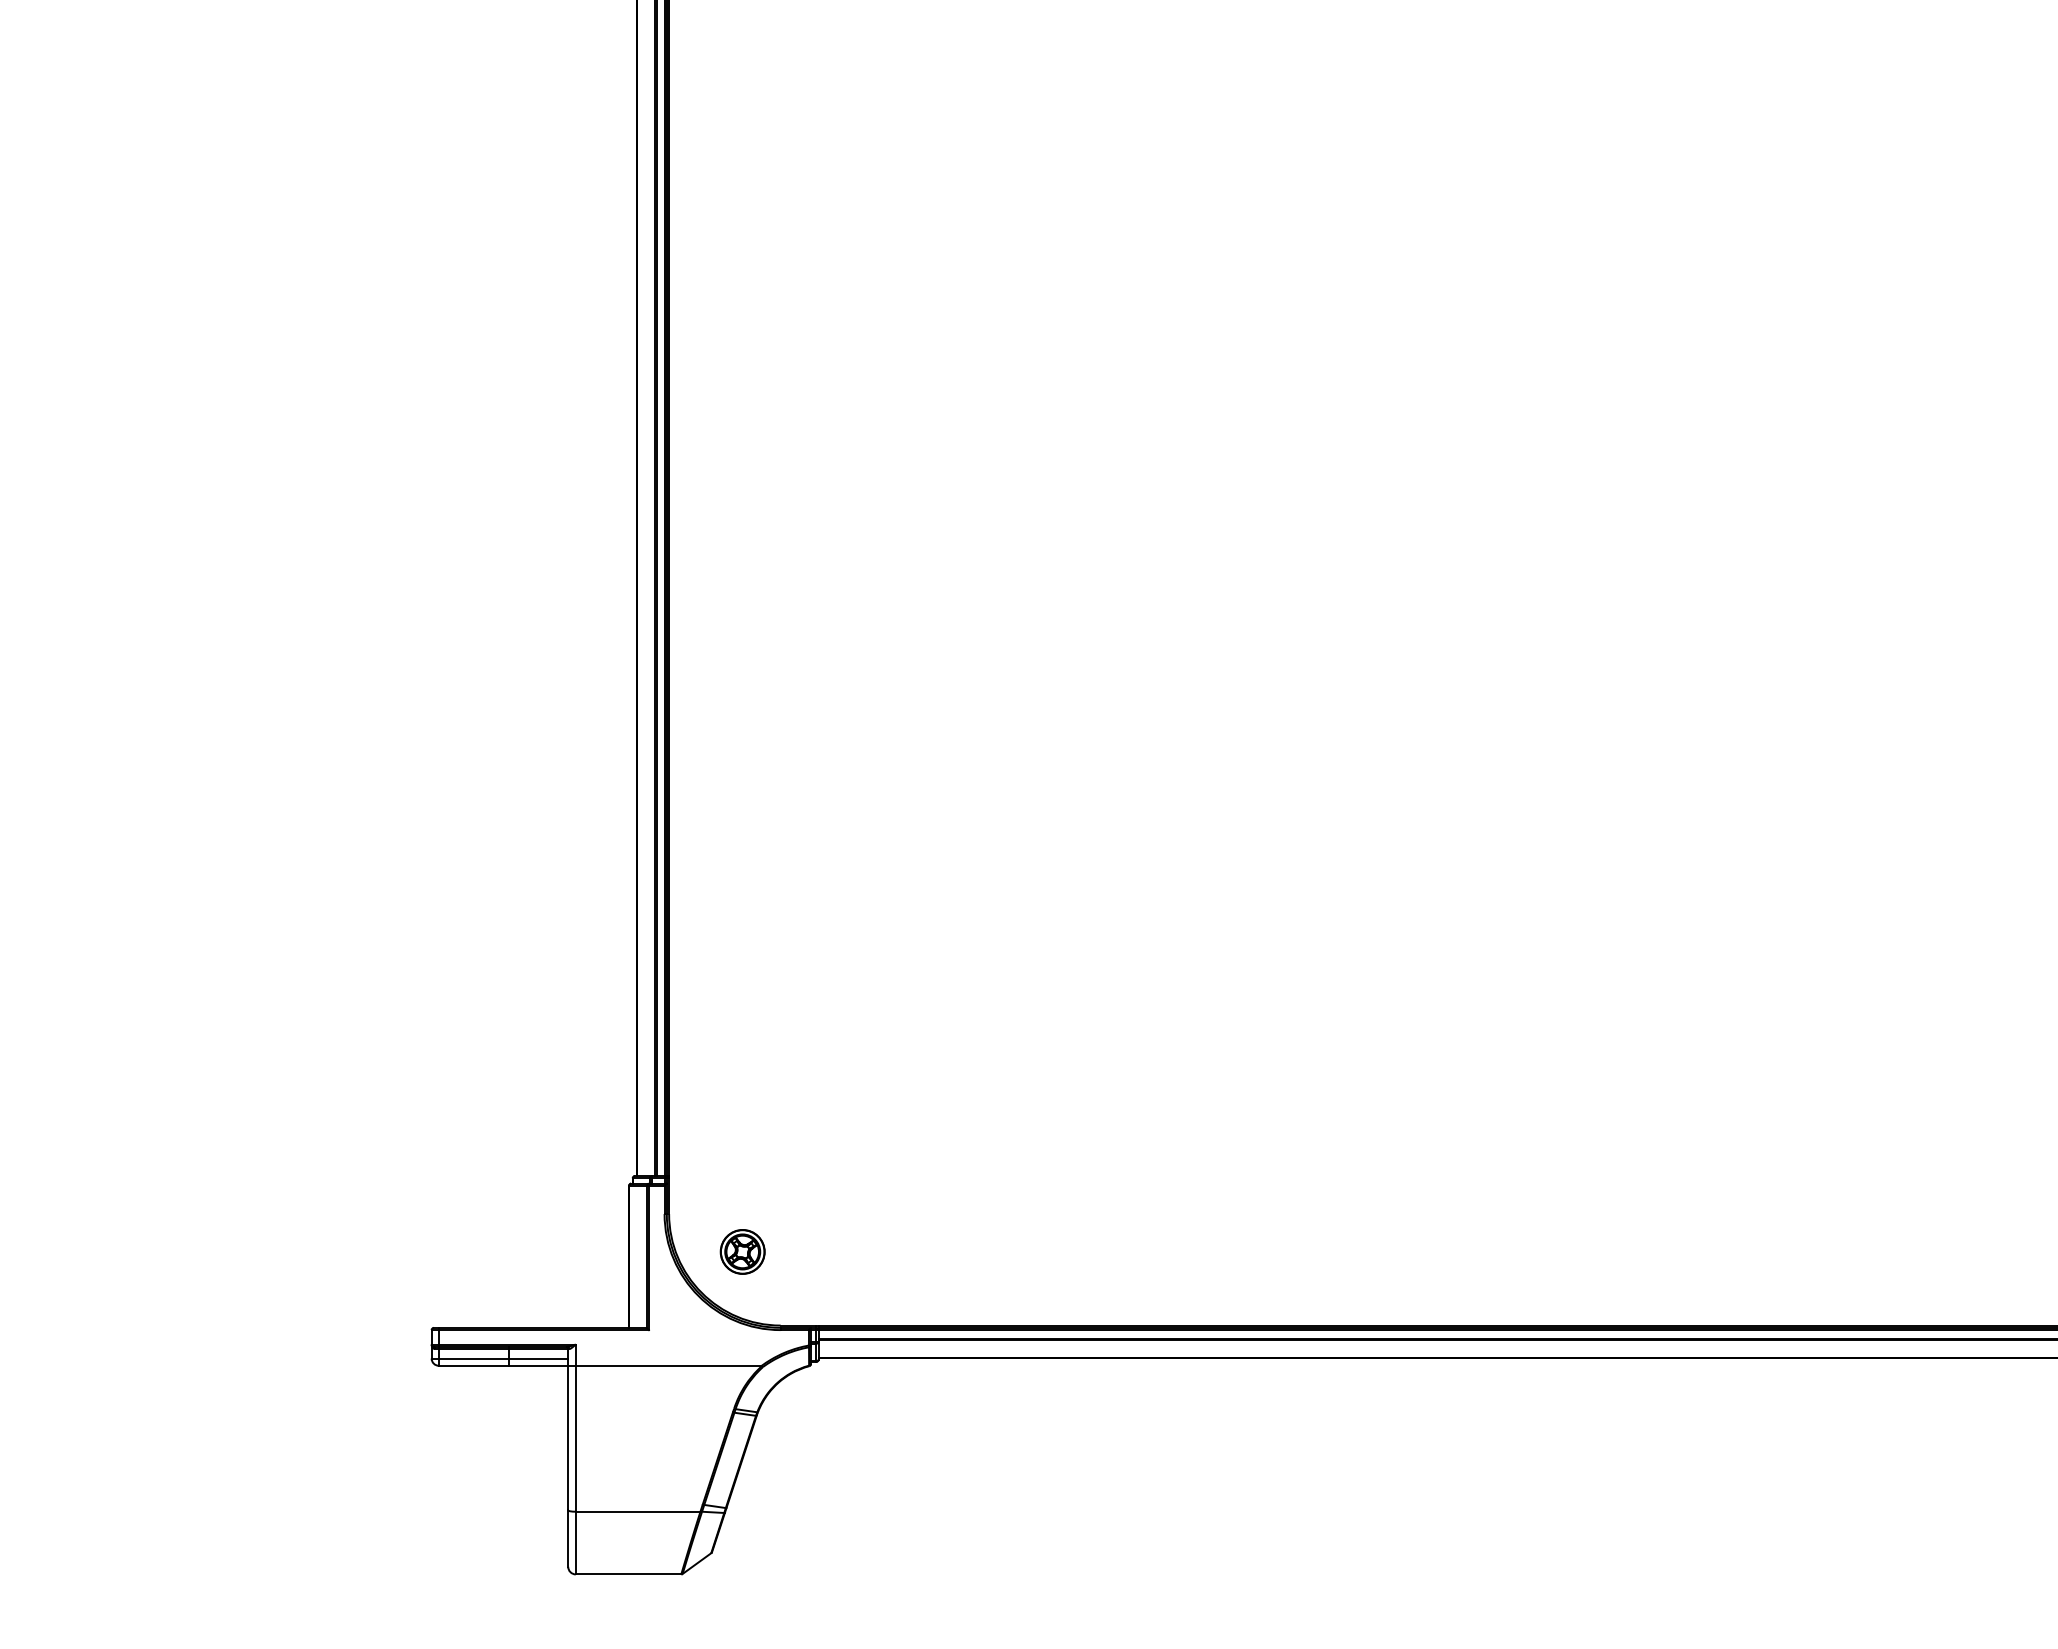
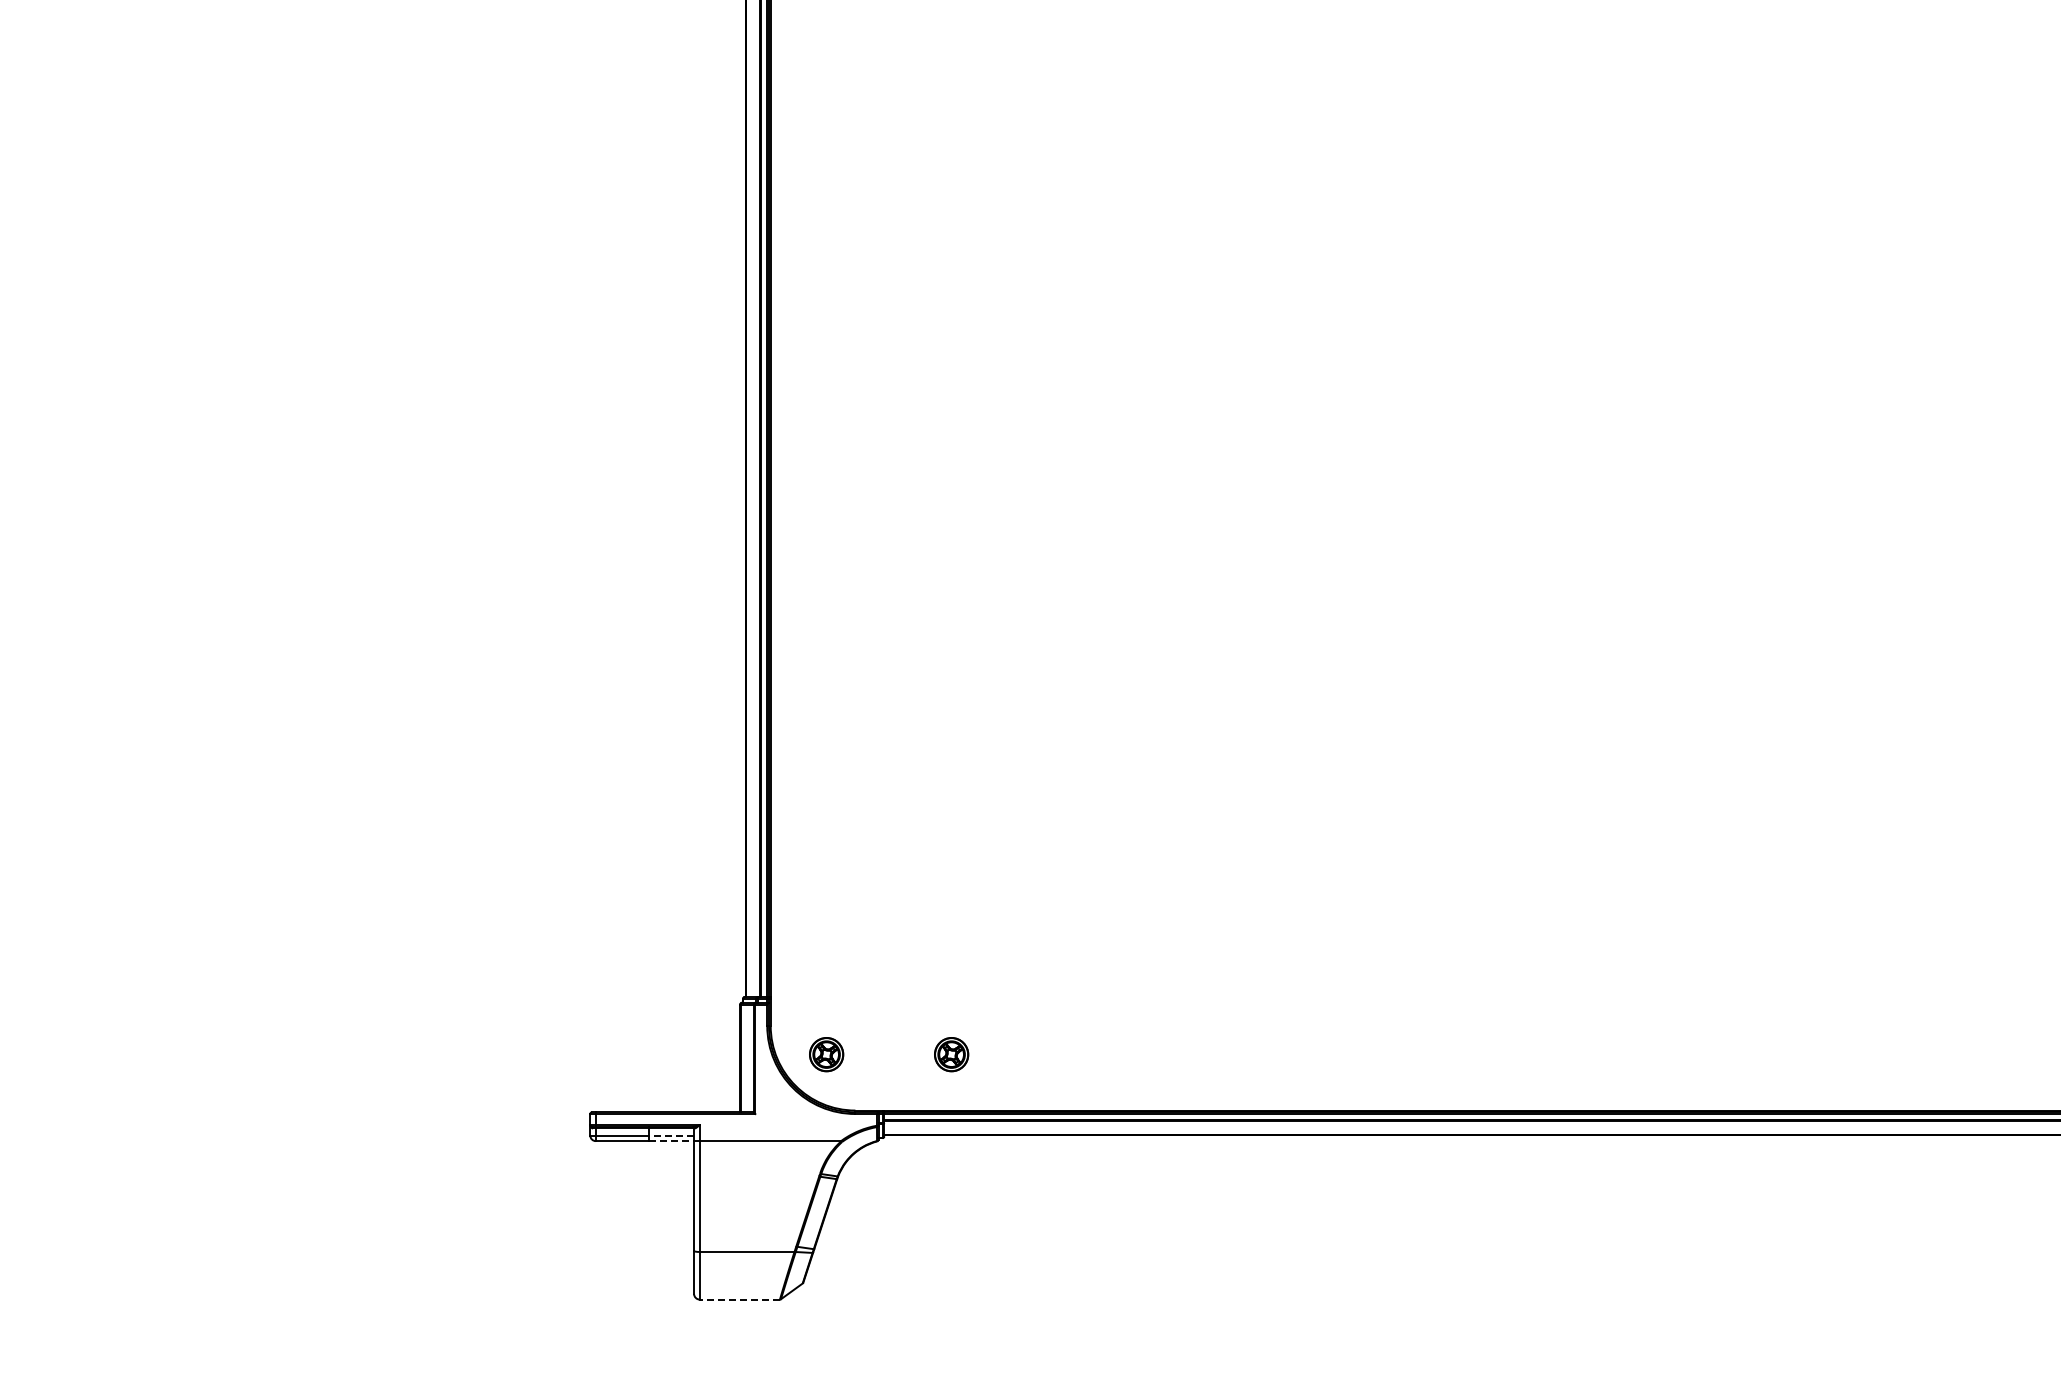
part: (907, 1251) -> (951, 1054), added
line: (538, 1358) -> (671, 1135), solid -> dashed
line: (539, 1366) -> (672, 1141), solid -> dashed
line: (628, 1574) -> (739, 1299), solid -> dashed

